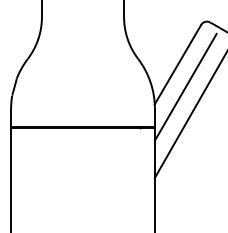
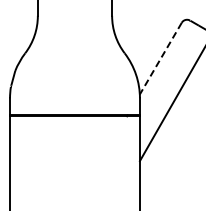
line: (177, 65) -> (160, 59), solid -> dashed
line: (185, 86) -> (167, 78), removed

